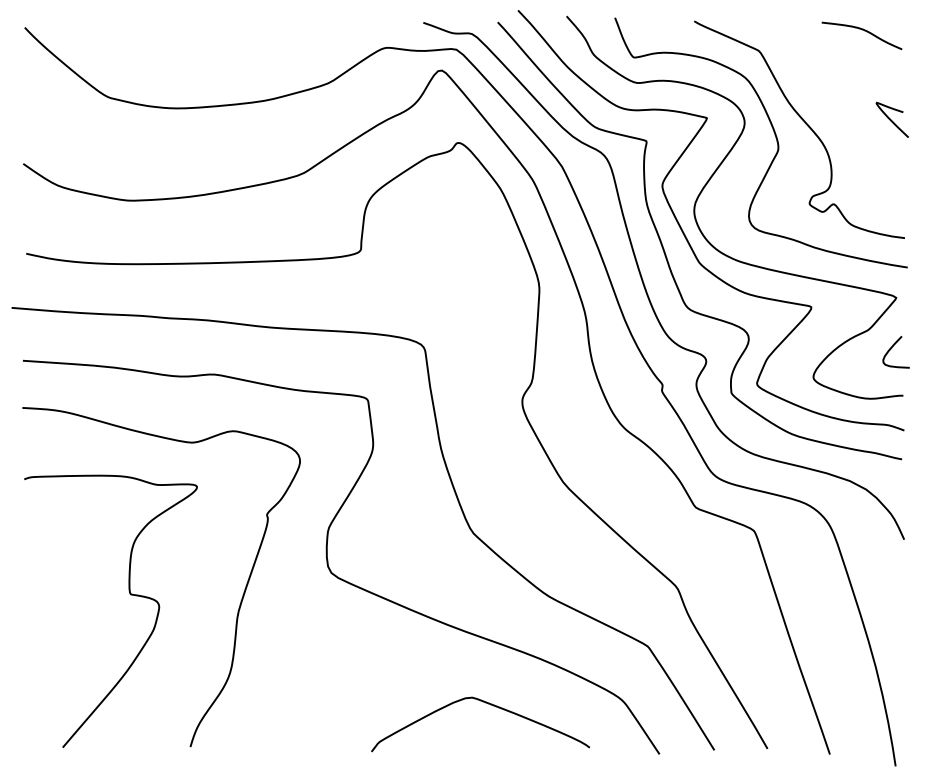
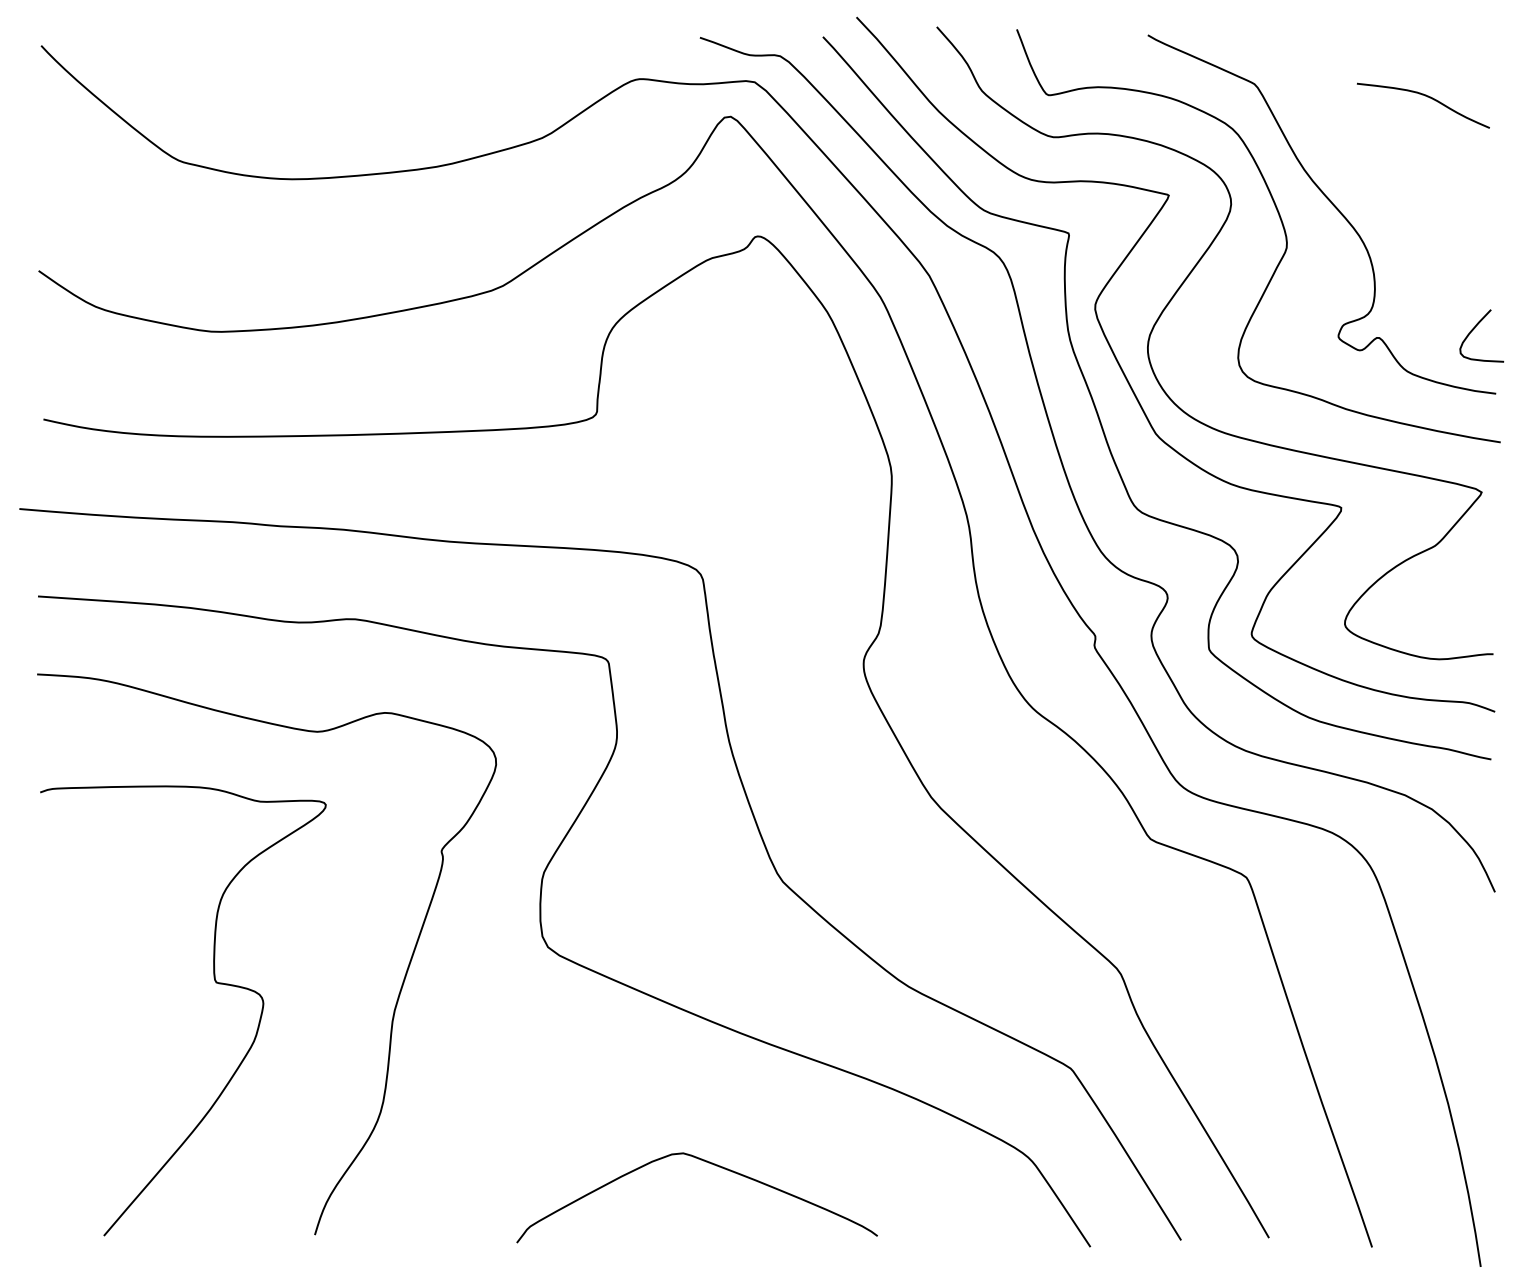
curve: (864, 31) -> (1427, 98), moved
curve: (891, 119) -> (1473, 197), removed
curve: (892, 348) -> (1475, 329), moved
curve: (490, 705) -> (713, 1166), moved

